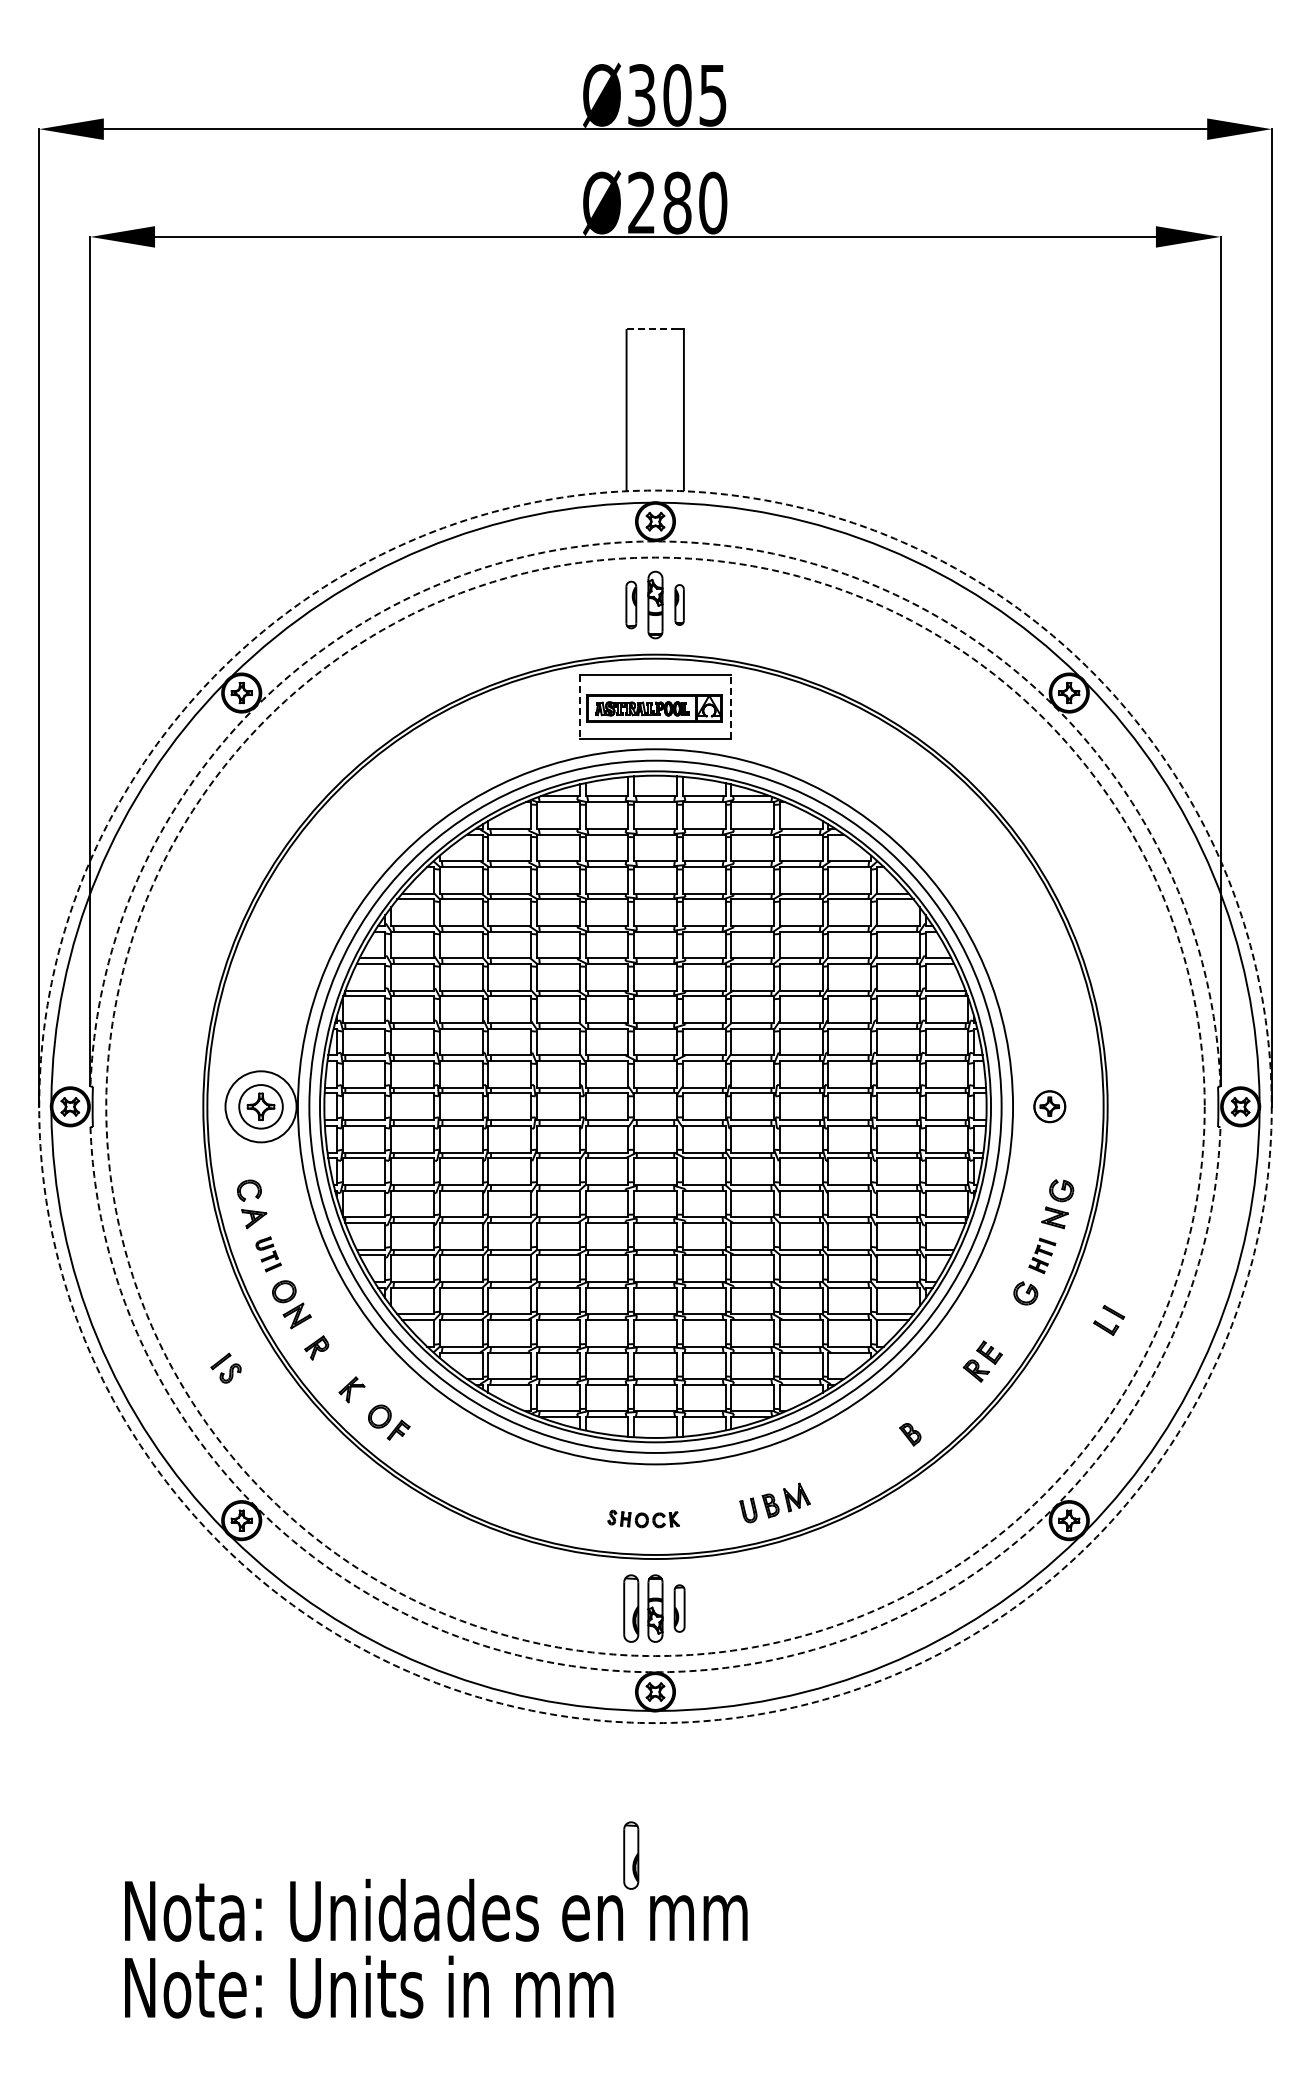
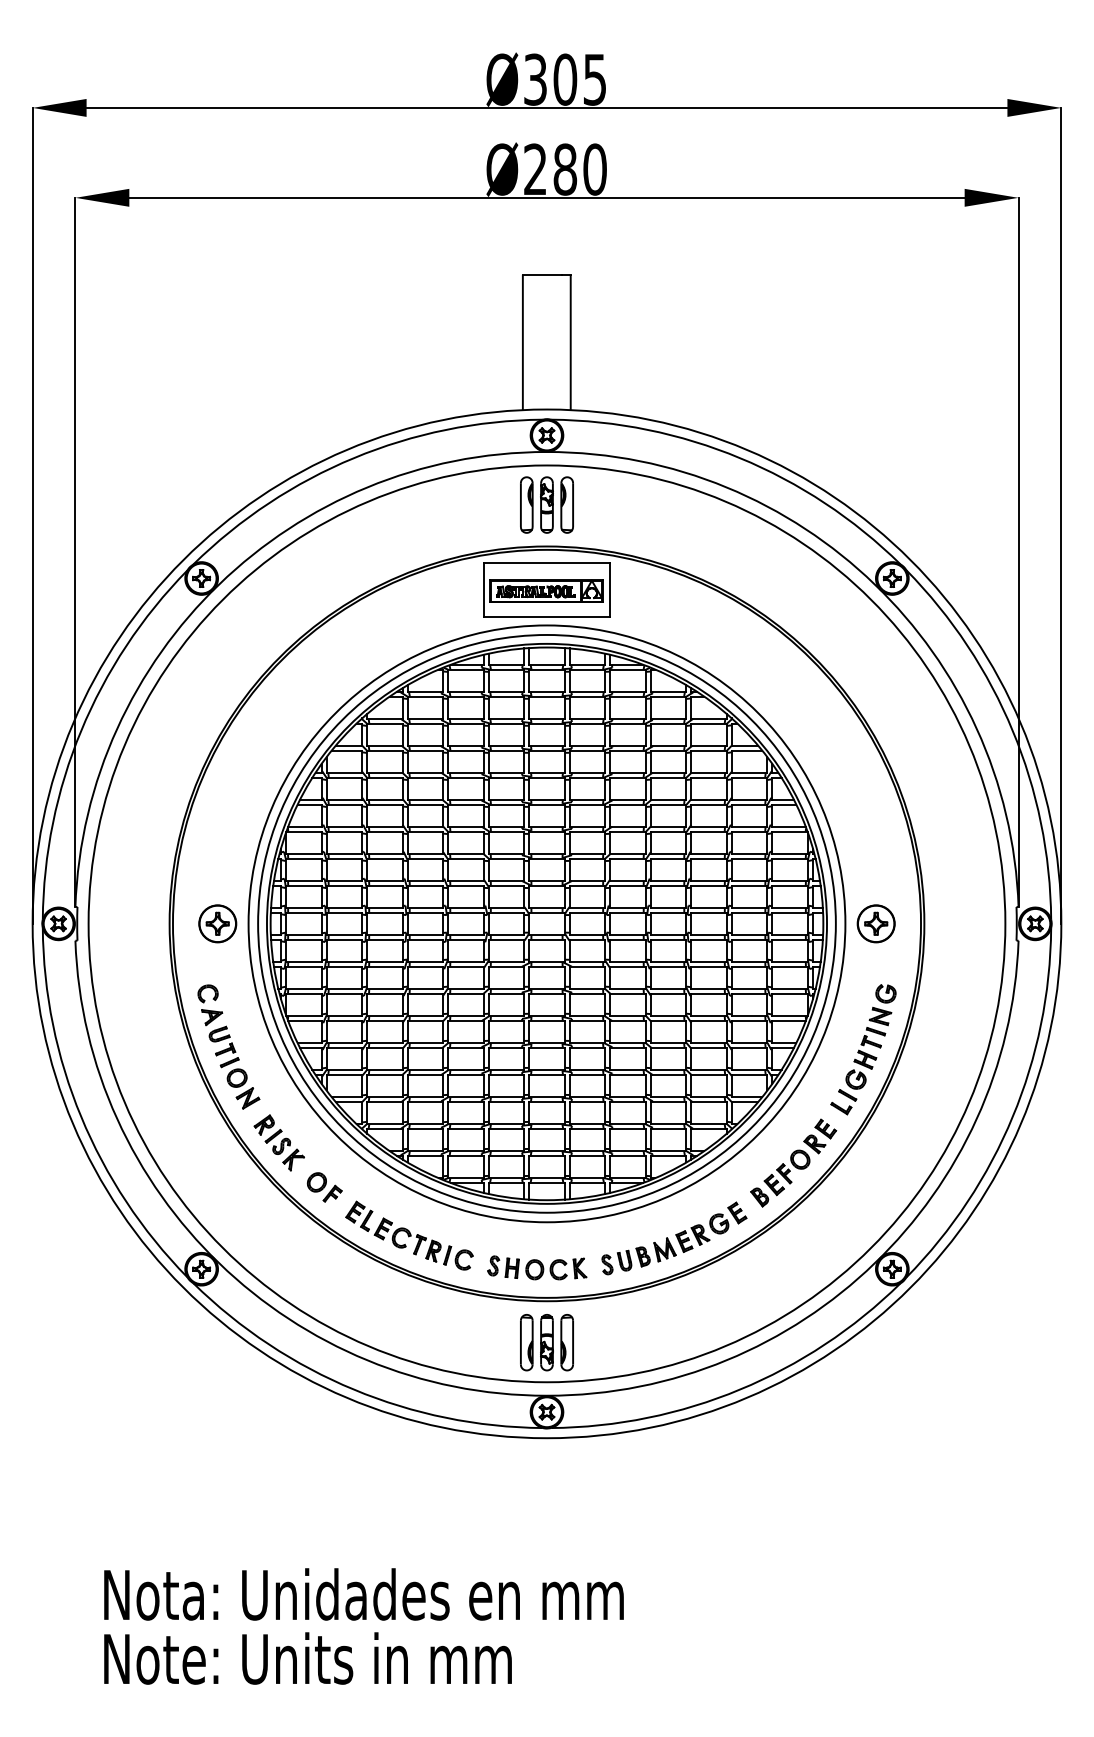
line: (650, 329) -> (542, 275), dashed -> solid
arc: (655, 541) -> (547, 452), dashed -> solid
part: (631, 604) -> (526, 504), size x1.43
part: (679, 604) -> (567, 504), size x1.67
line: (730, 706) -> (609, 589), dashed -> solid
line: (580, 707) -> (484, 590), dashed -> solid
circle: (260, 1106) -> (217, 923), size x0.62
circle: (655, 1106) -> (547, 923), dashed -> solid
circle: (655, 1106) -> (547, 923), dashed -> solid
part: (1049, 1106) -> (875, 923), size x1.43
part: (268, 1254) -> (224, 1047), size x1.43
part: (1042, 1255) -> (869, 1047), size x1.43
part: (1105, 1326) -> (840, 1107), moved
part: (225, 1367) -> (277, 1141), moved
part: (942, 1404) -> (786, 1172), added
part: (852, 1469) -> (711, 1226), added
part: (490, 1480) -> (409, 1235), added
part: (727, 1515) -> (607, 1264), added
part: (643, 1518) -> (536, 1267), size x1.67
part: (679, 1608) -> (567, 1342), size x1.43
arc: (655, 1672) -> (547, 1395), dashed -> solid
part: (631, 1855) -> (526, 1548), removed

